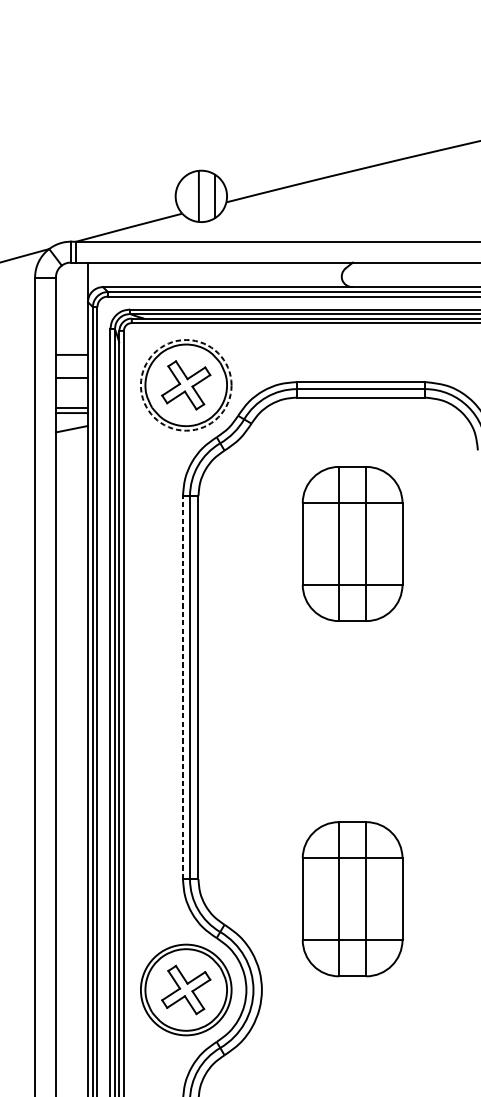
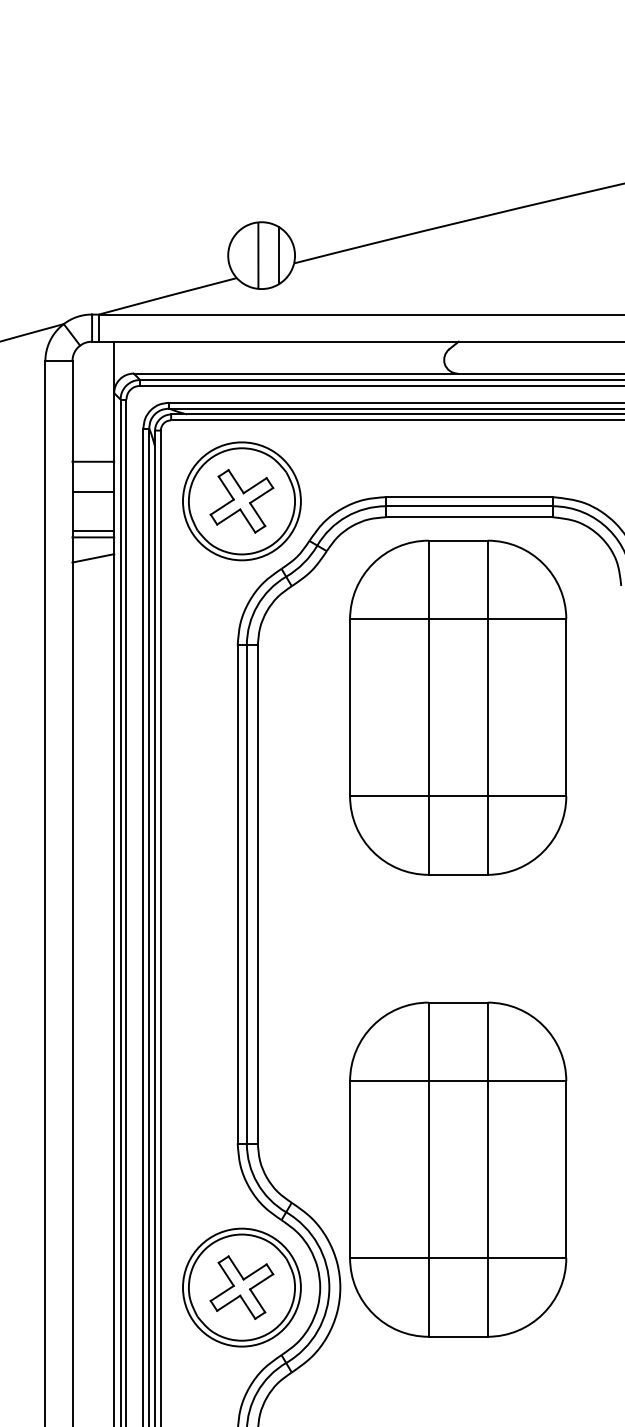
circle: (185, 385) -> (241, 501), dashed -> solid
part: (352, 543) -> (458, 707), size x1.67
line: (182, 687) -> (237, 894), dashed -> solid
part: (352, 899) -> (458, 1169), size x1.67

